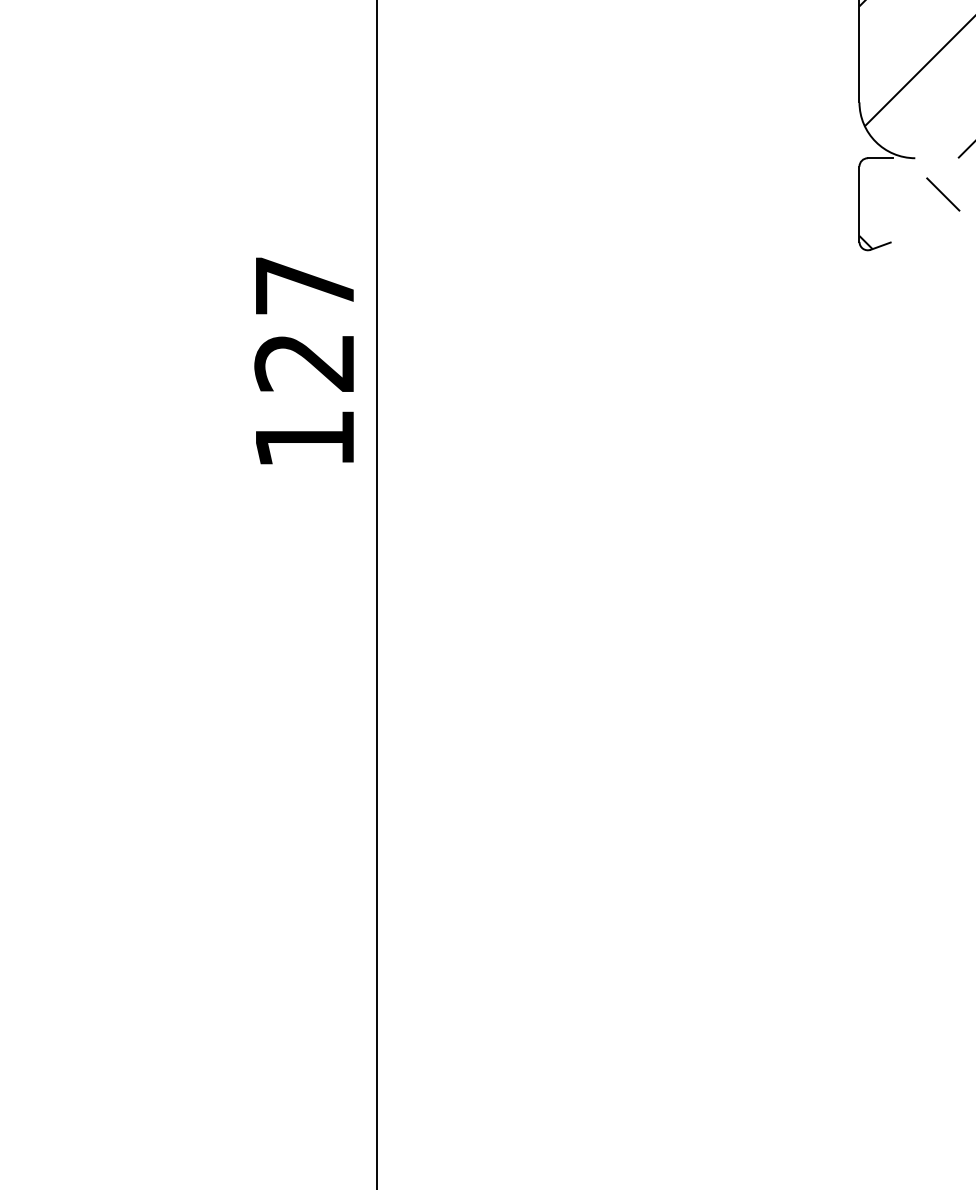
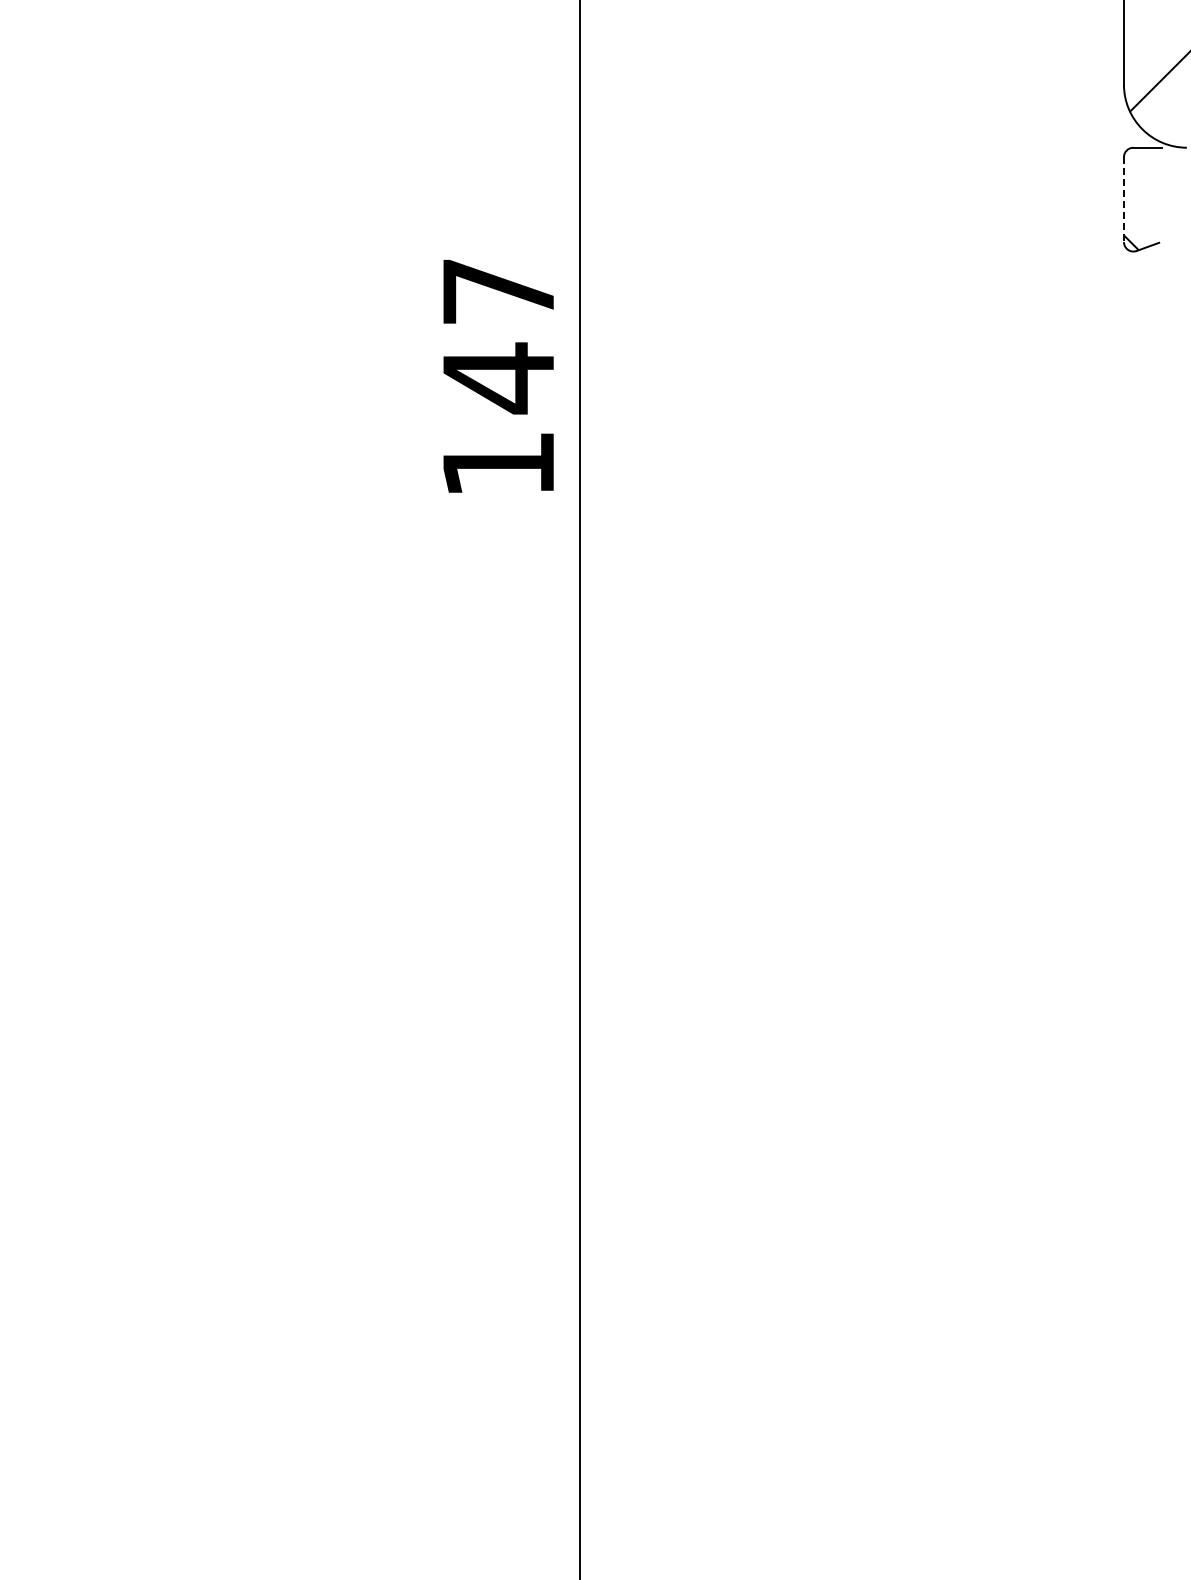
line: (859, 205) -> (1123, 200), solid -> dashed
text: (303, 362) -> (497, 378), 127 -> 147

